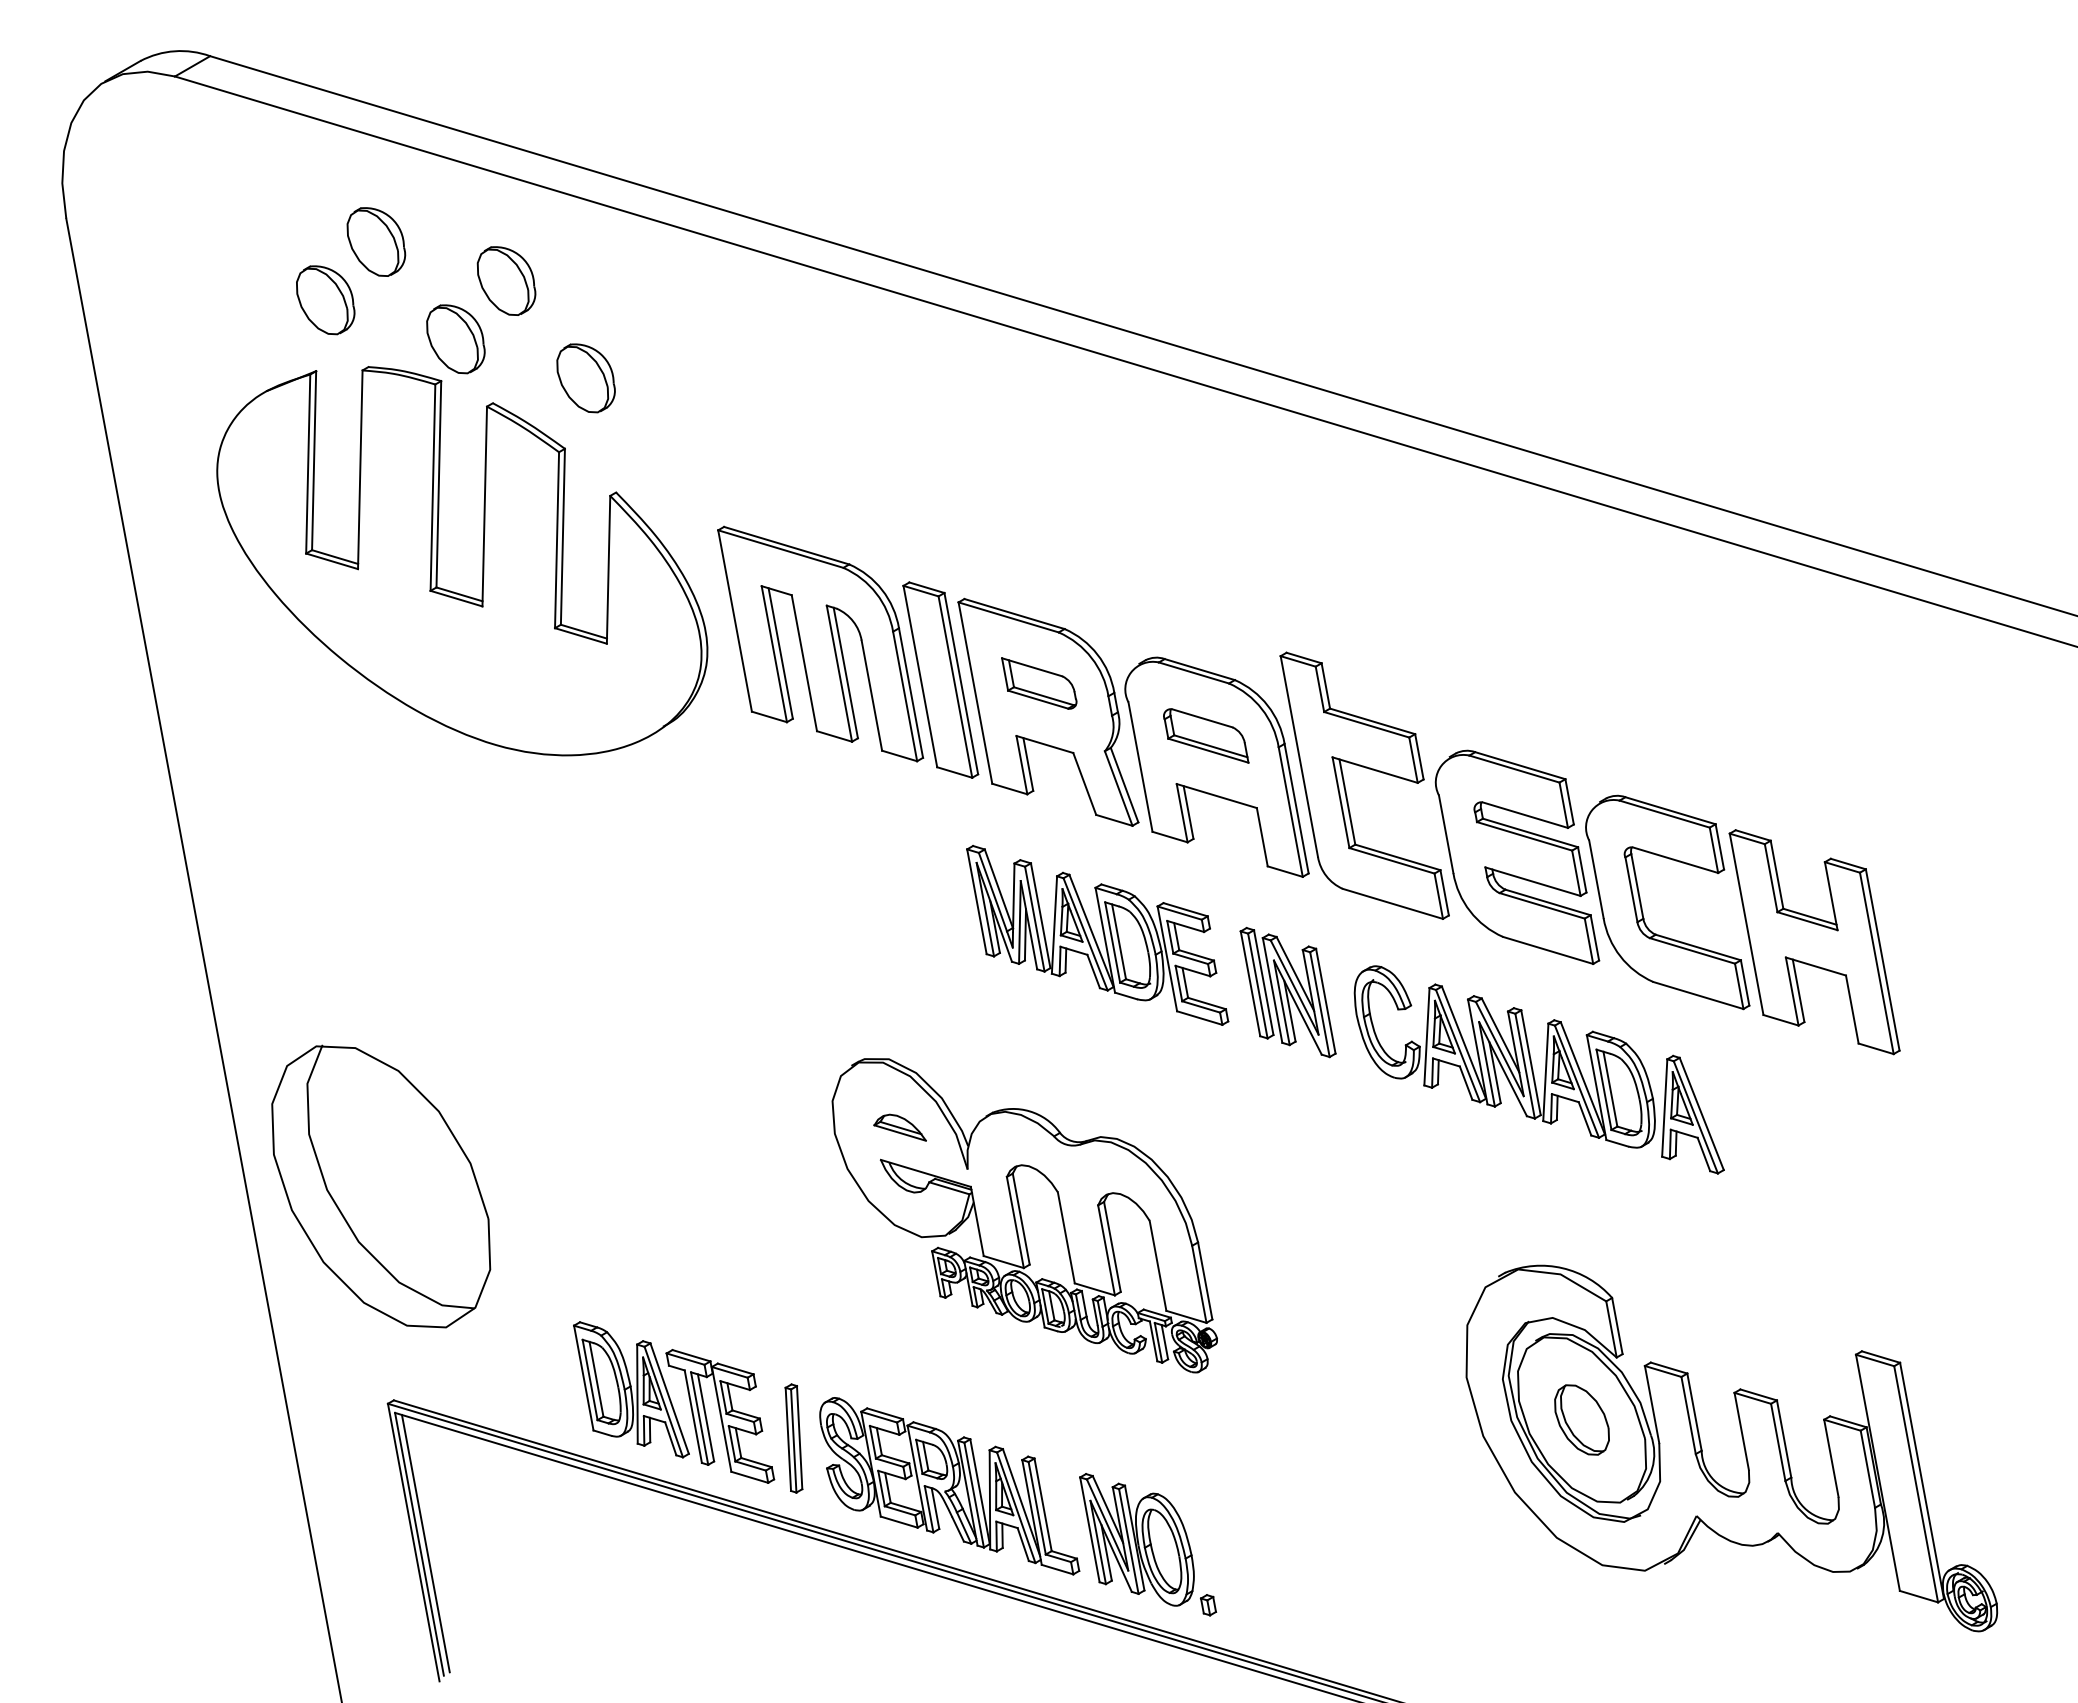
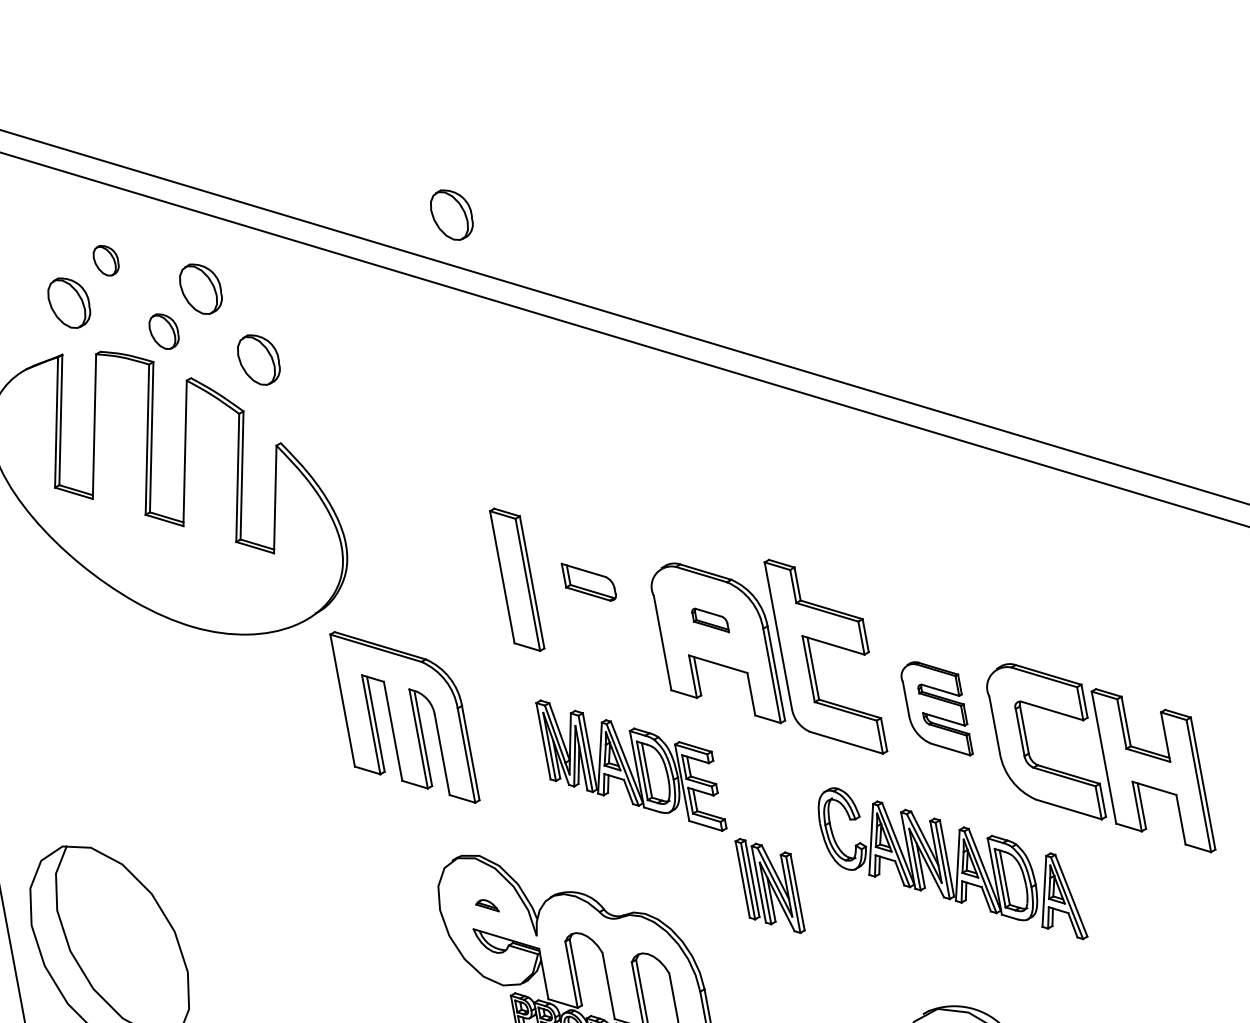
part: (850, 179) -> (451, 215), added
part: (376, 241) -> (106, 260), size x0.6
part: (455, 339) -> (163, 331), size x0.7
part: (820, 643) -> (404, 716), moved
part: (1048, 711) -> (595, 602), removed
part: (1206, 735) -> (710, 620), size x0.6
part: (1517, 856) -> (937, 708), size x0.6
part: (1287, 992) -> (769, 885), moved
part: (899, 1127) -> (487, 905), size x0.6

